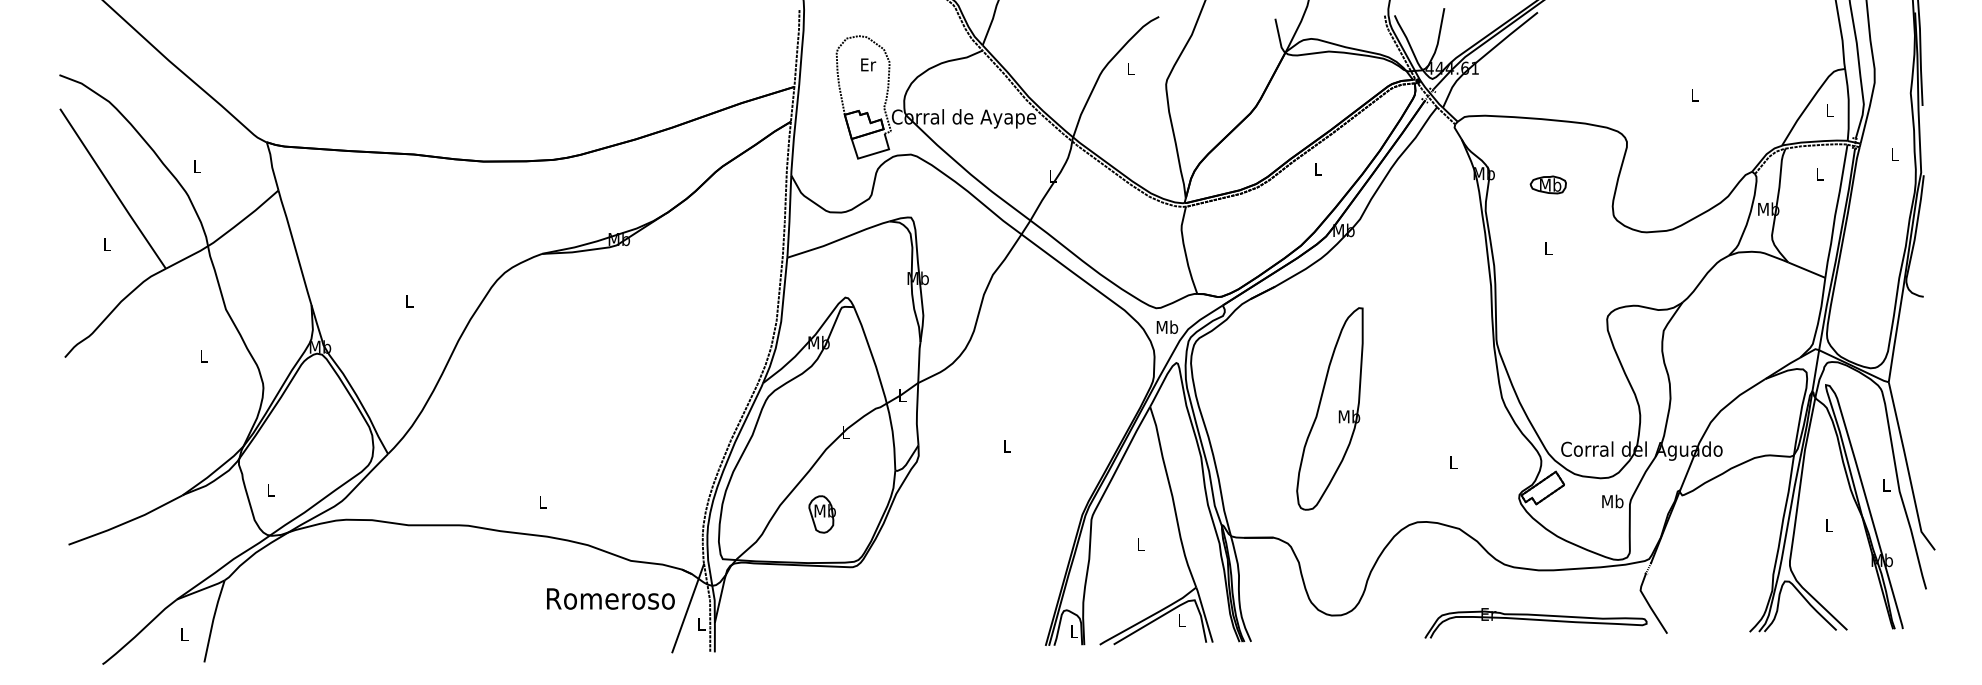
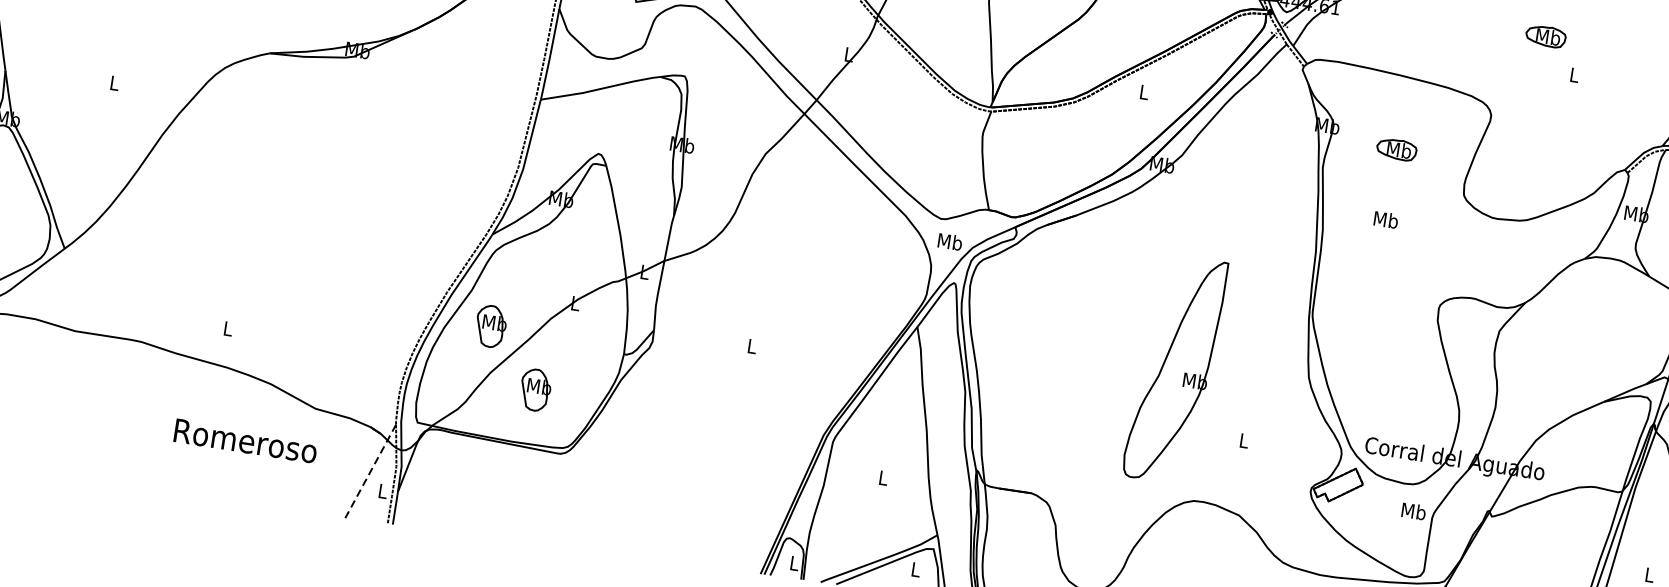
part: (1663, 64) -> (1545, 35), added
text: (1548, 248) -> (1385, 220), L -> Mb
part: (1329, 408) -> (1174, 368), moved
part: (773, 464) -> (490, 326), added
text: (610, 598) -> (245, 440), moved
line: (687, 609) -> (369, 472), solid -> dashed

